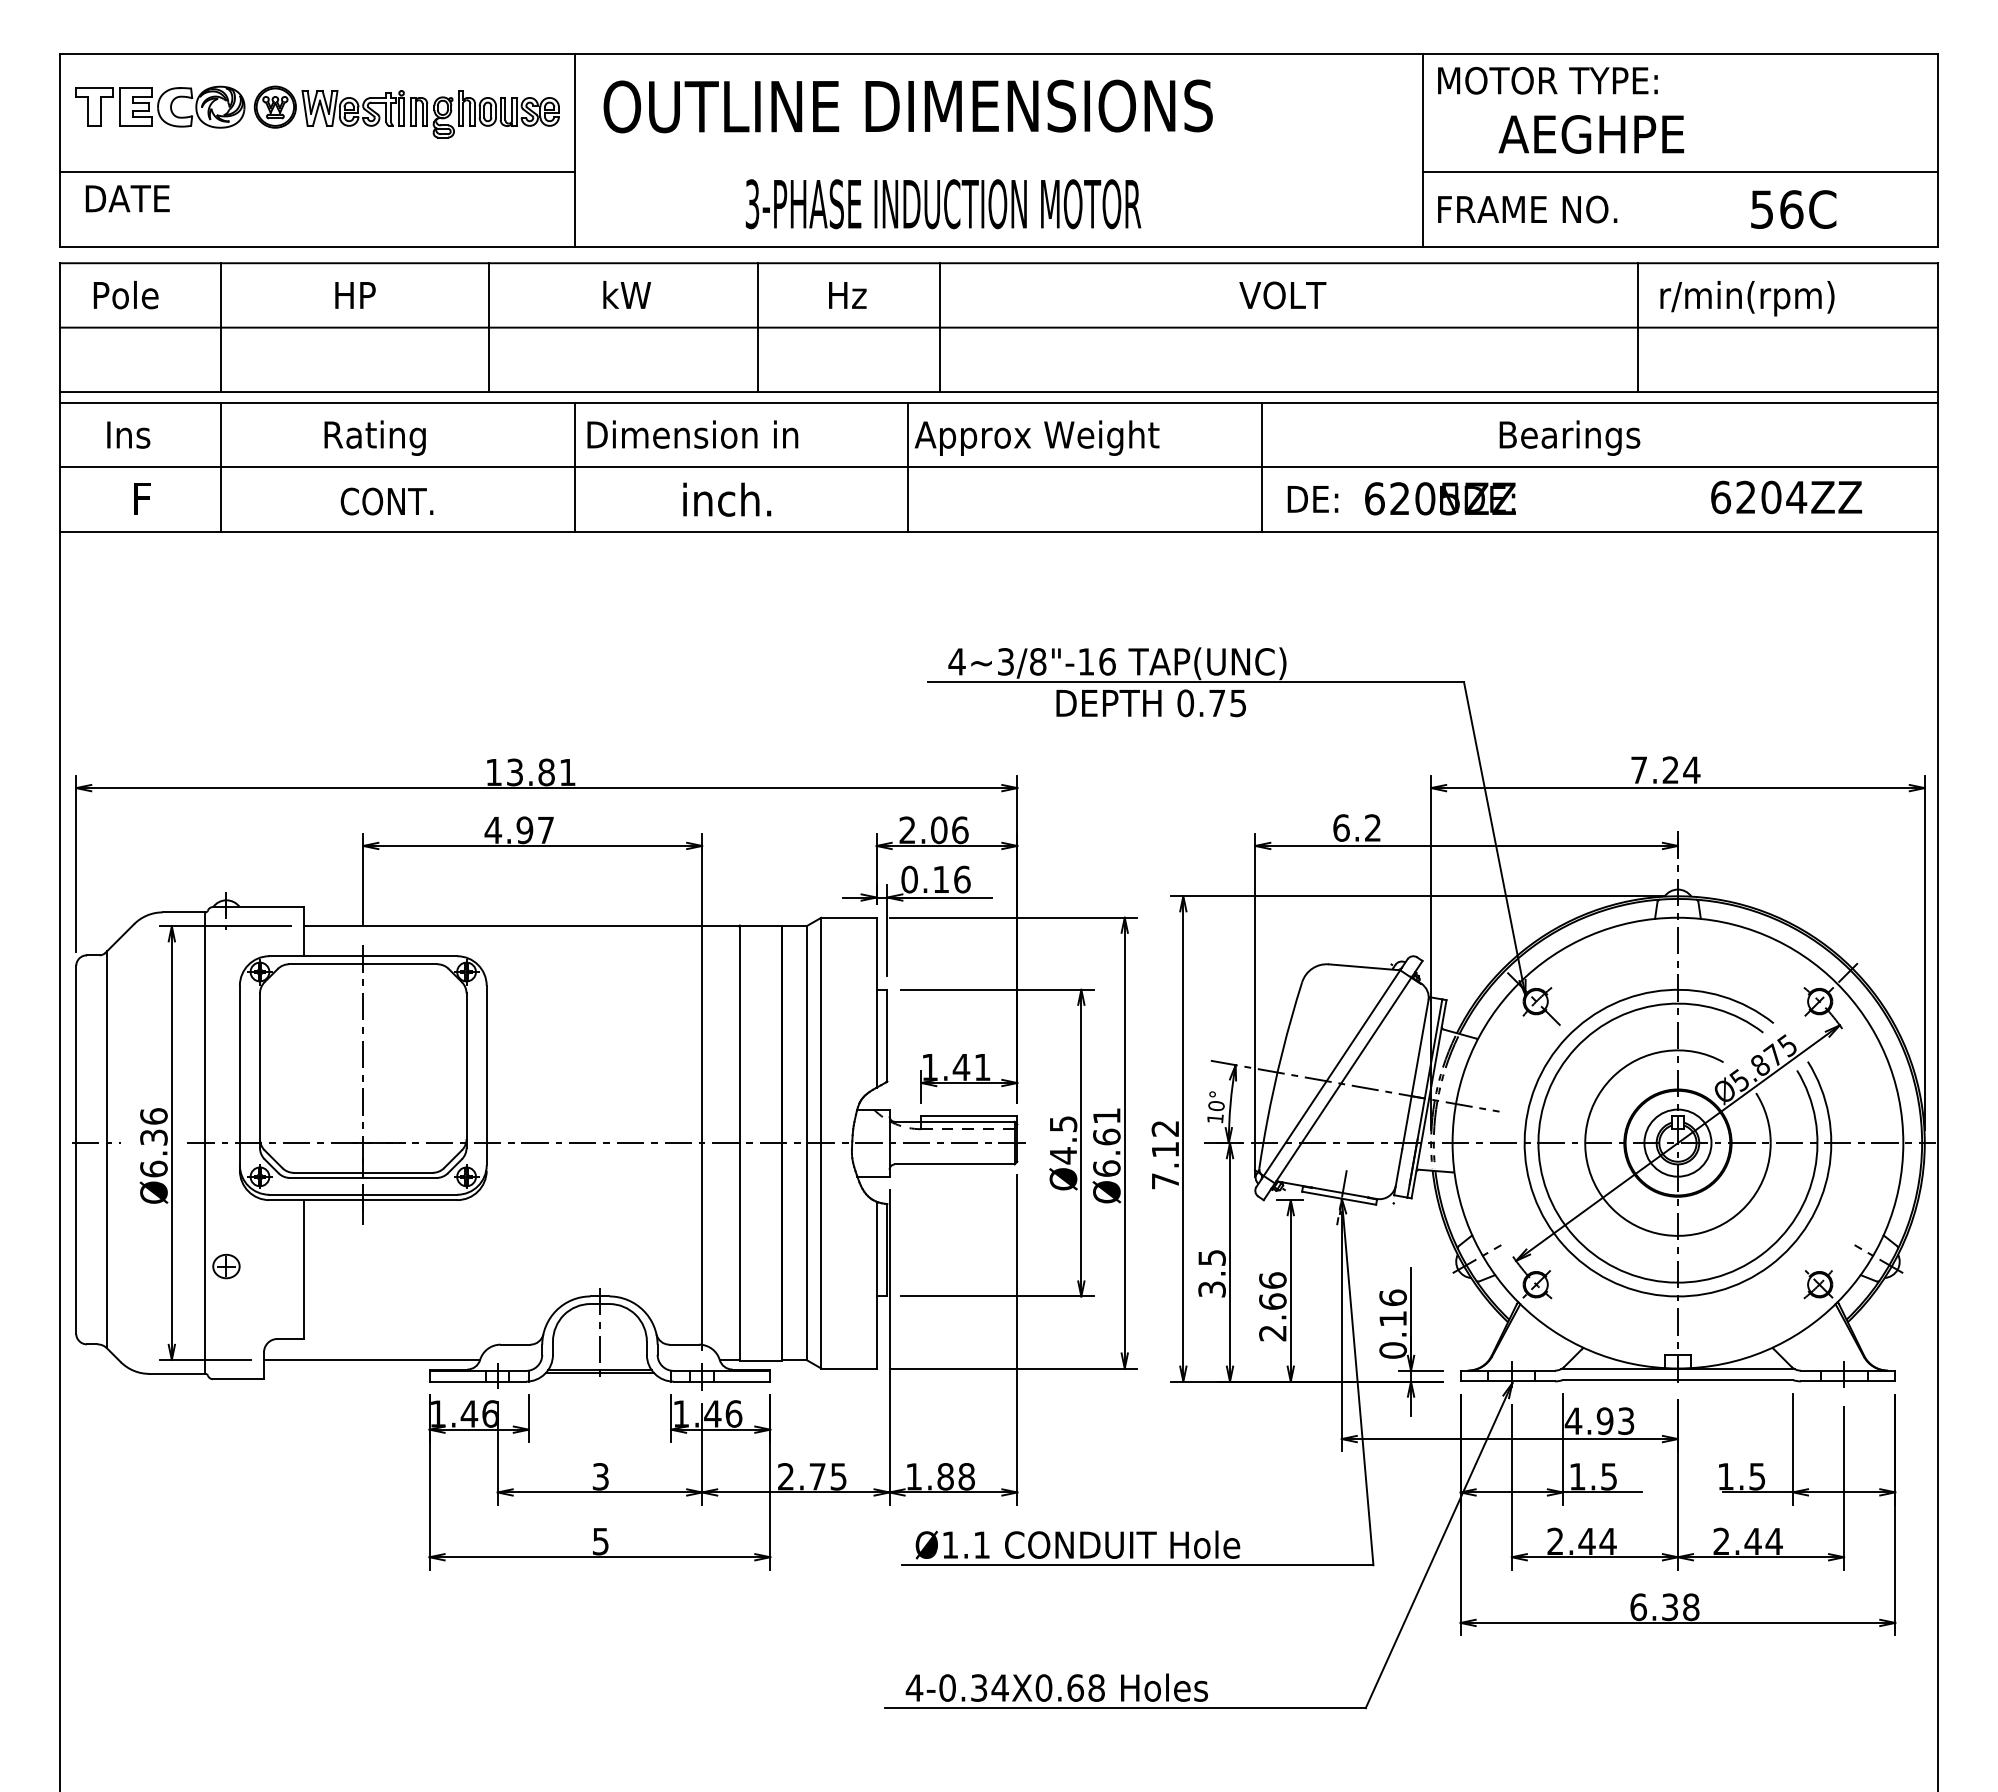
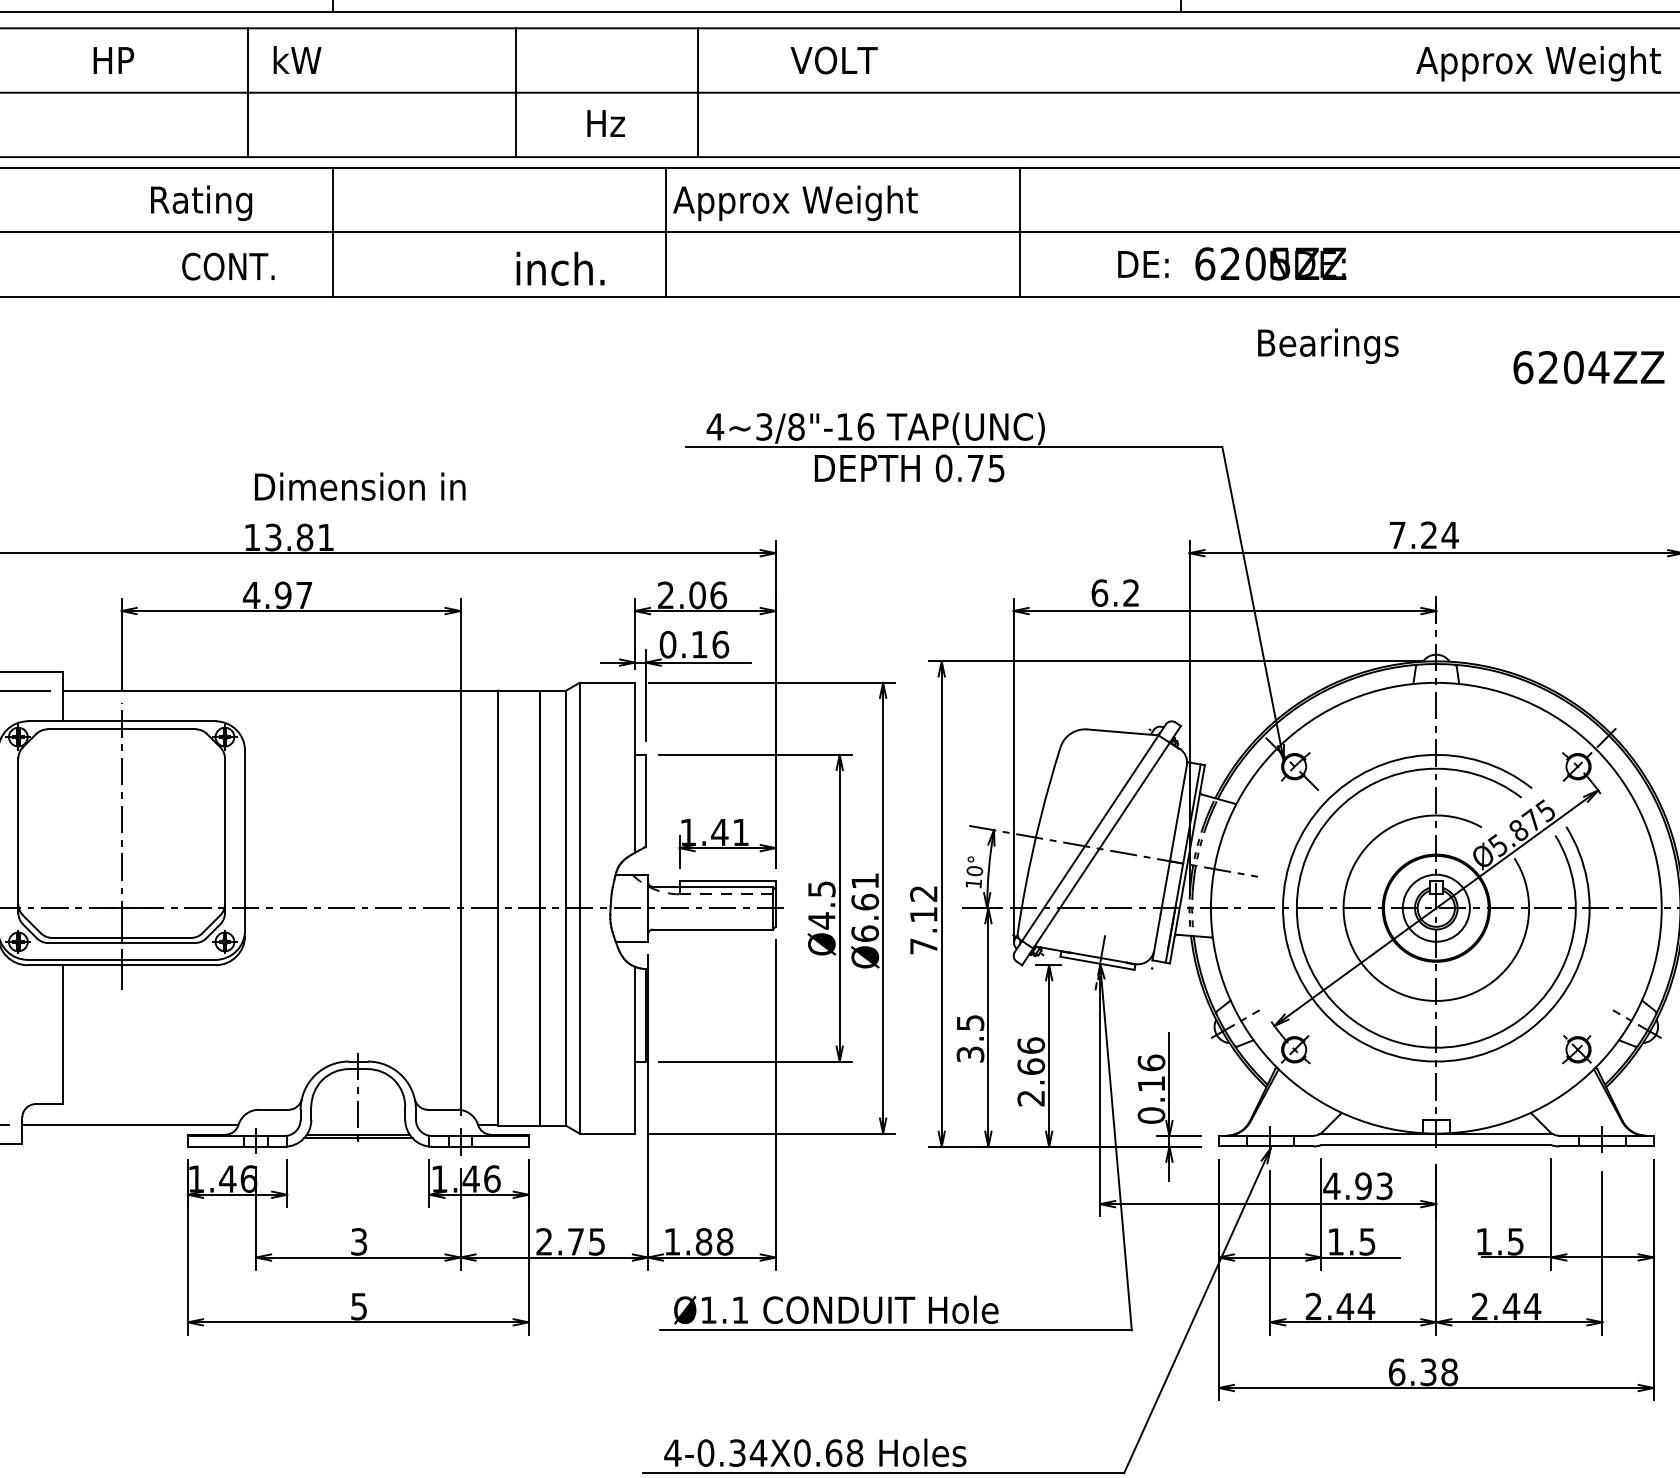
text: (626, 294) -> (296, 59), moved
text: (847, 295) -> (605, 123), moved
text: (1282, 295) -> (833, 60), moved
text: (1780, 298) -> (1538, 63), r/min(rpm) -> Approx Weight
line: (1637, 327) -> (1395, 92), removed
text: (692, 434) -> (359, 486), moved
text: (374, 437) -> (200, 202), moved
text: (1569, 437) -> (1327, 345), moved
text: (1786, 497) -> (1588, 367), moved
text: (1401, 498) -> (1231, 263), moved
text: (727, 499) -> (560, 268), moved
text: (386, 501) -> (227, 266), moved

